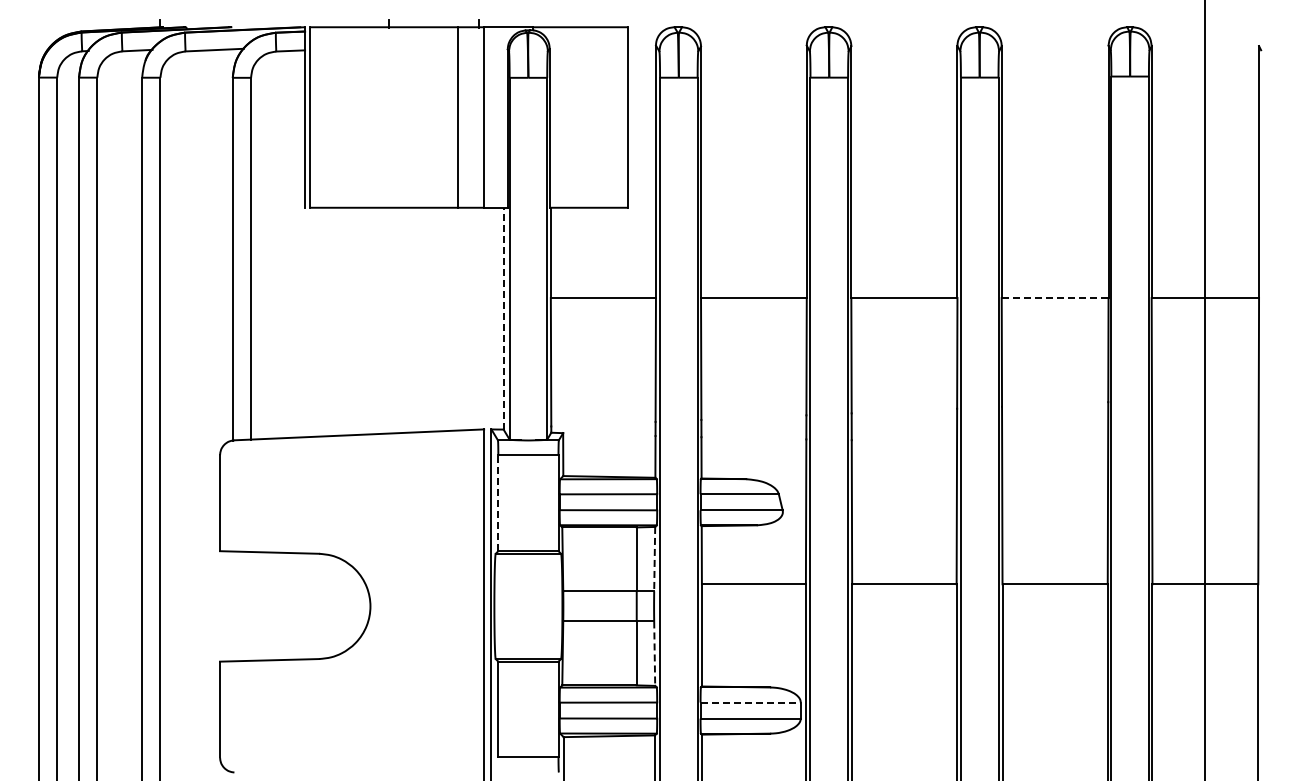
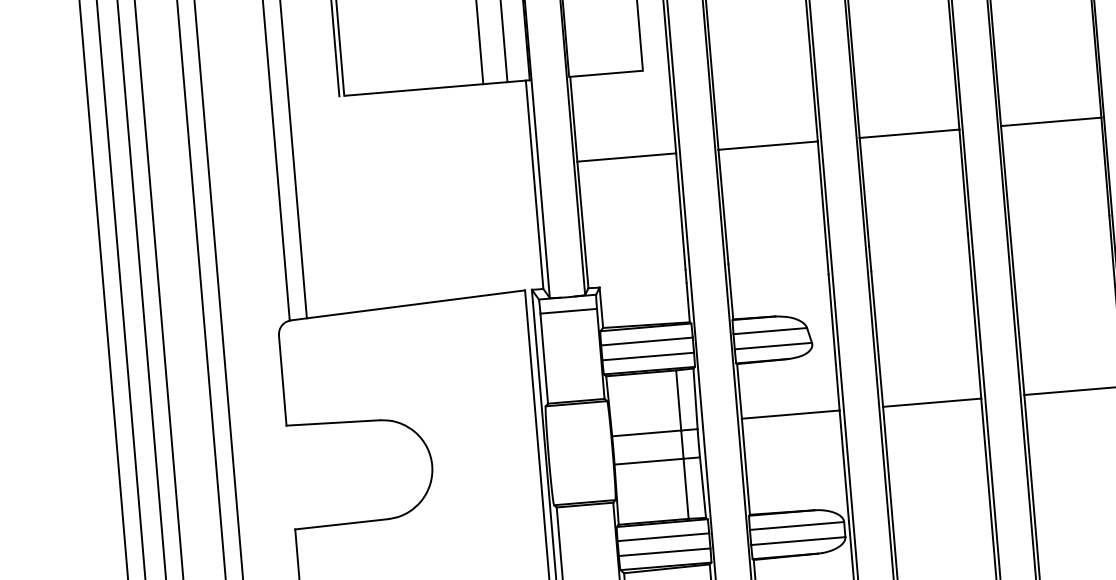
line: (1055, 298) -> (1051, 122), dashed -> solid
line: (503, 318) -> (534, 184), dashed -> solid
line: (498, 503) -> (544, 358), dashed -> solid
line: (654, 559) -> (695, 399), dashed -> solid
line: (654, 654) -> (702, 488), dashed -> solid
line: (751, 702) -> (797, 525), dashed -> solid

